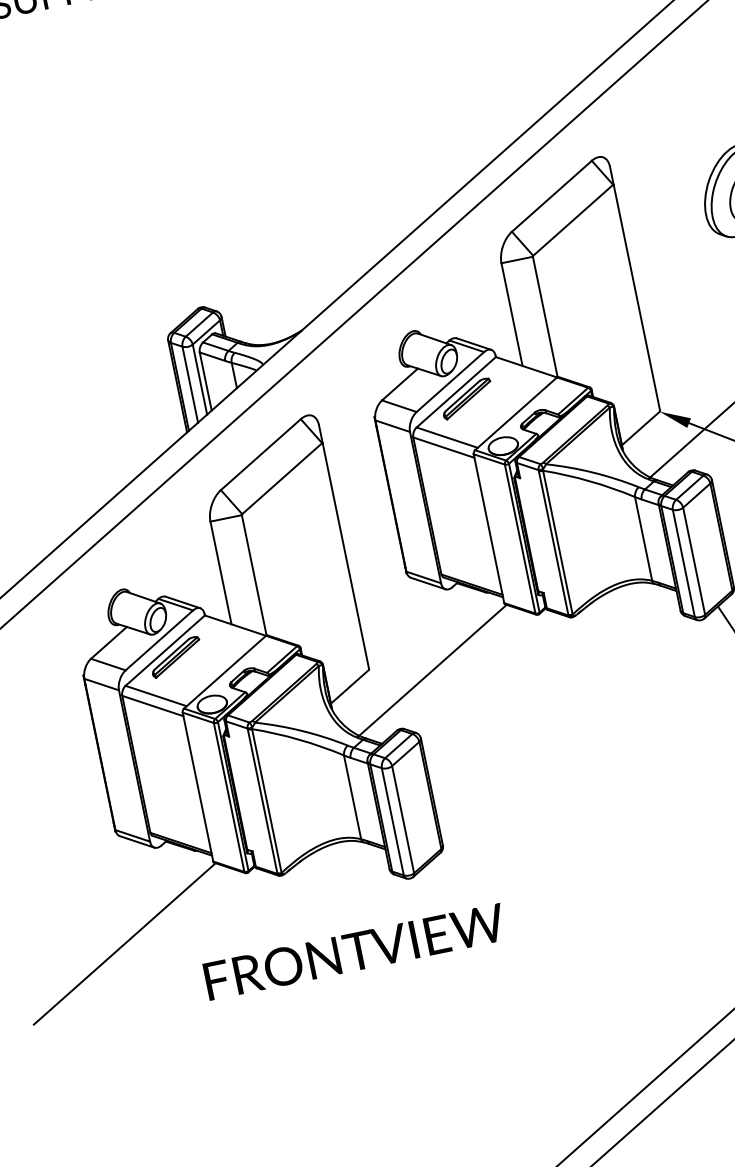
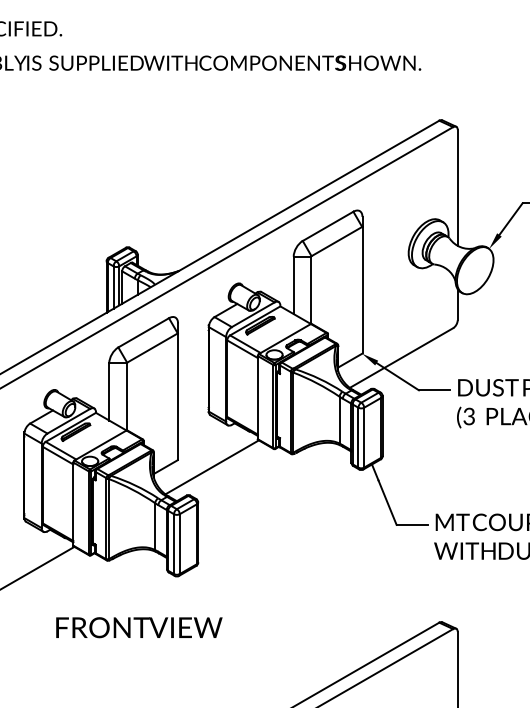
text: (355, 951) -> (139, 627), moved

